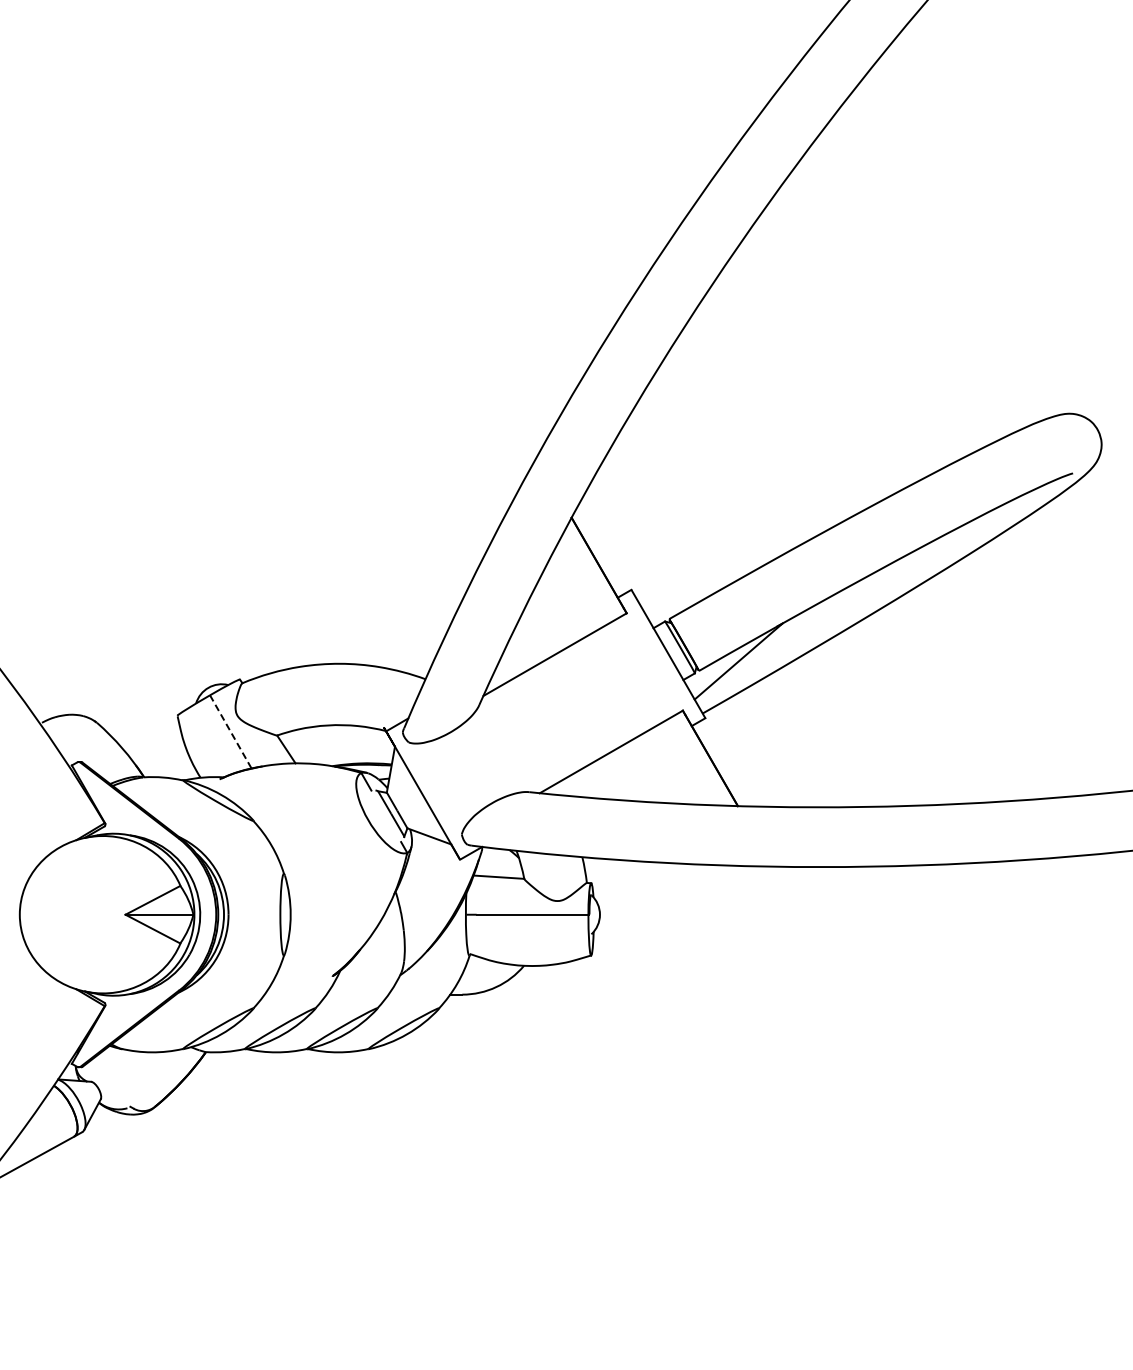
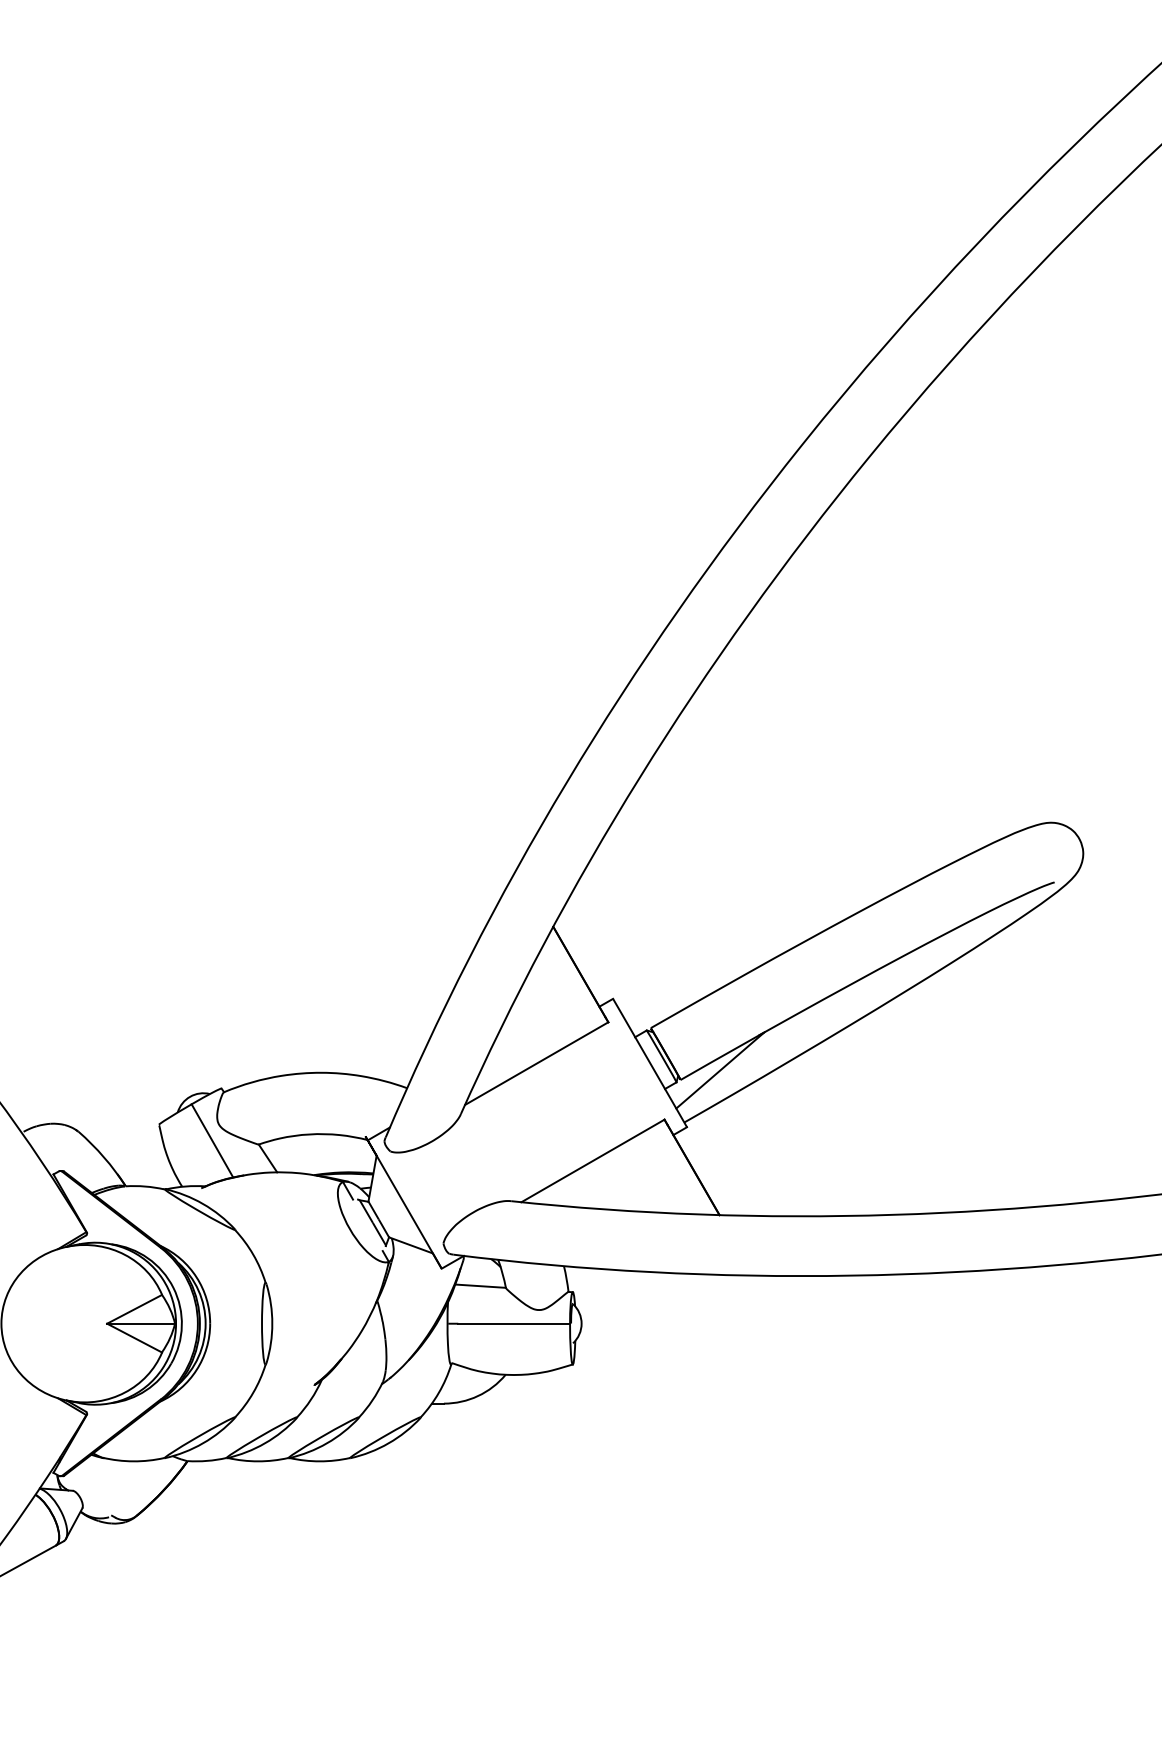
line: (230, 732) -> (212, 1141), dashed -> solid

